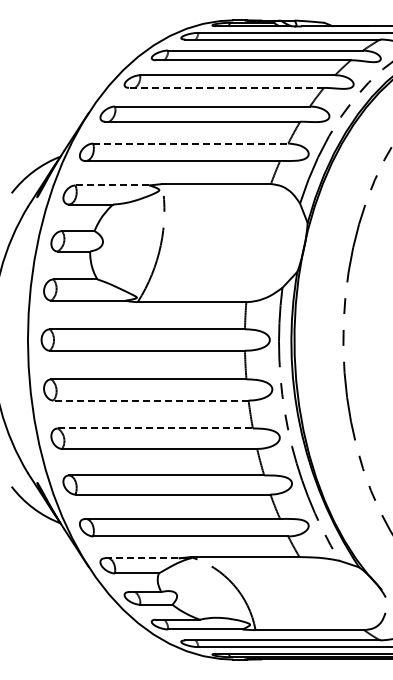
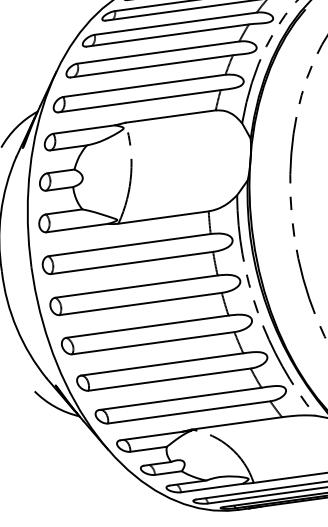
line: (226, 87) -> (167, 35), dashed -> solid
line: (191, 143) -> (145, 85), dashed -> solid
line: (113, 185) -> (85, 129), dashed -> solid
line: (150, 400) -> (140, 304), dashed -> solid
line: (155, 428) -> (147, 326), dashed -> solid
line: (142, 558) -> (151, 436), dashed -> solid

